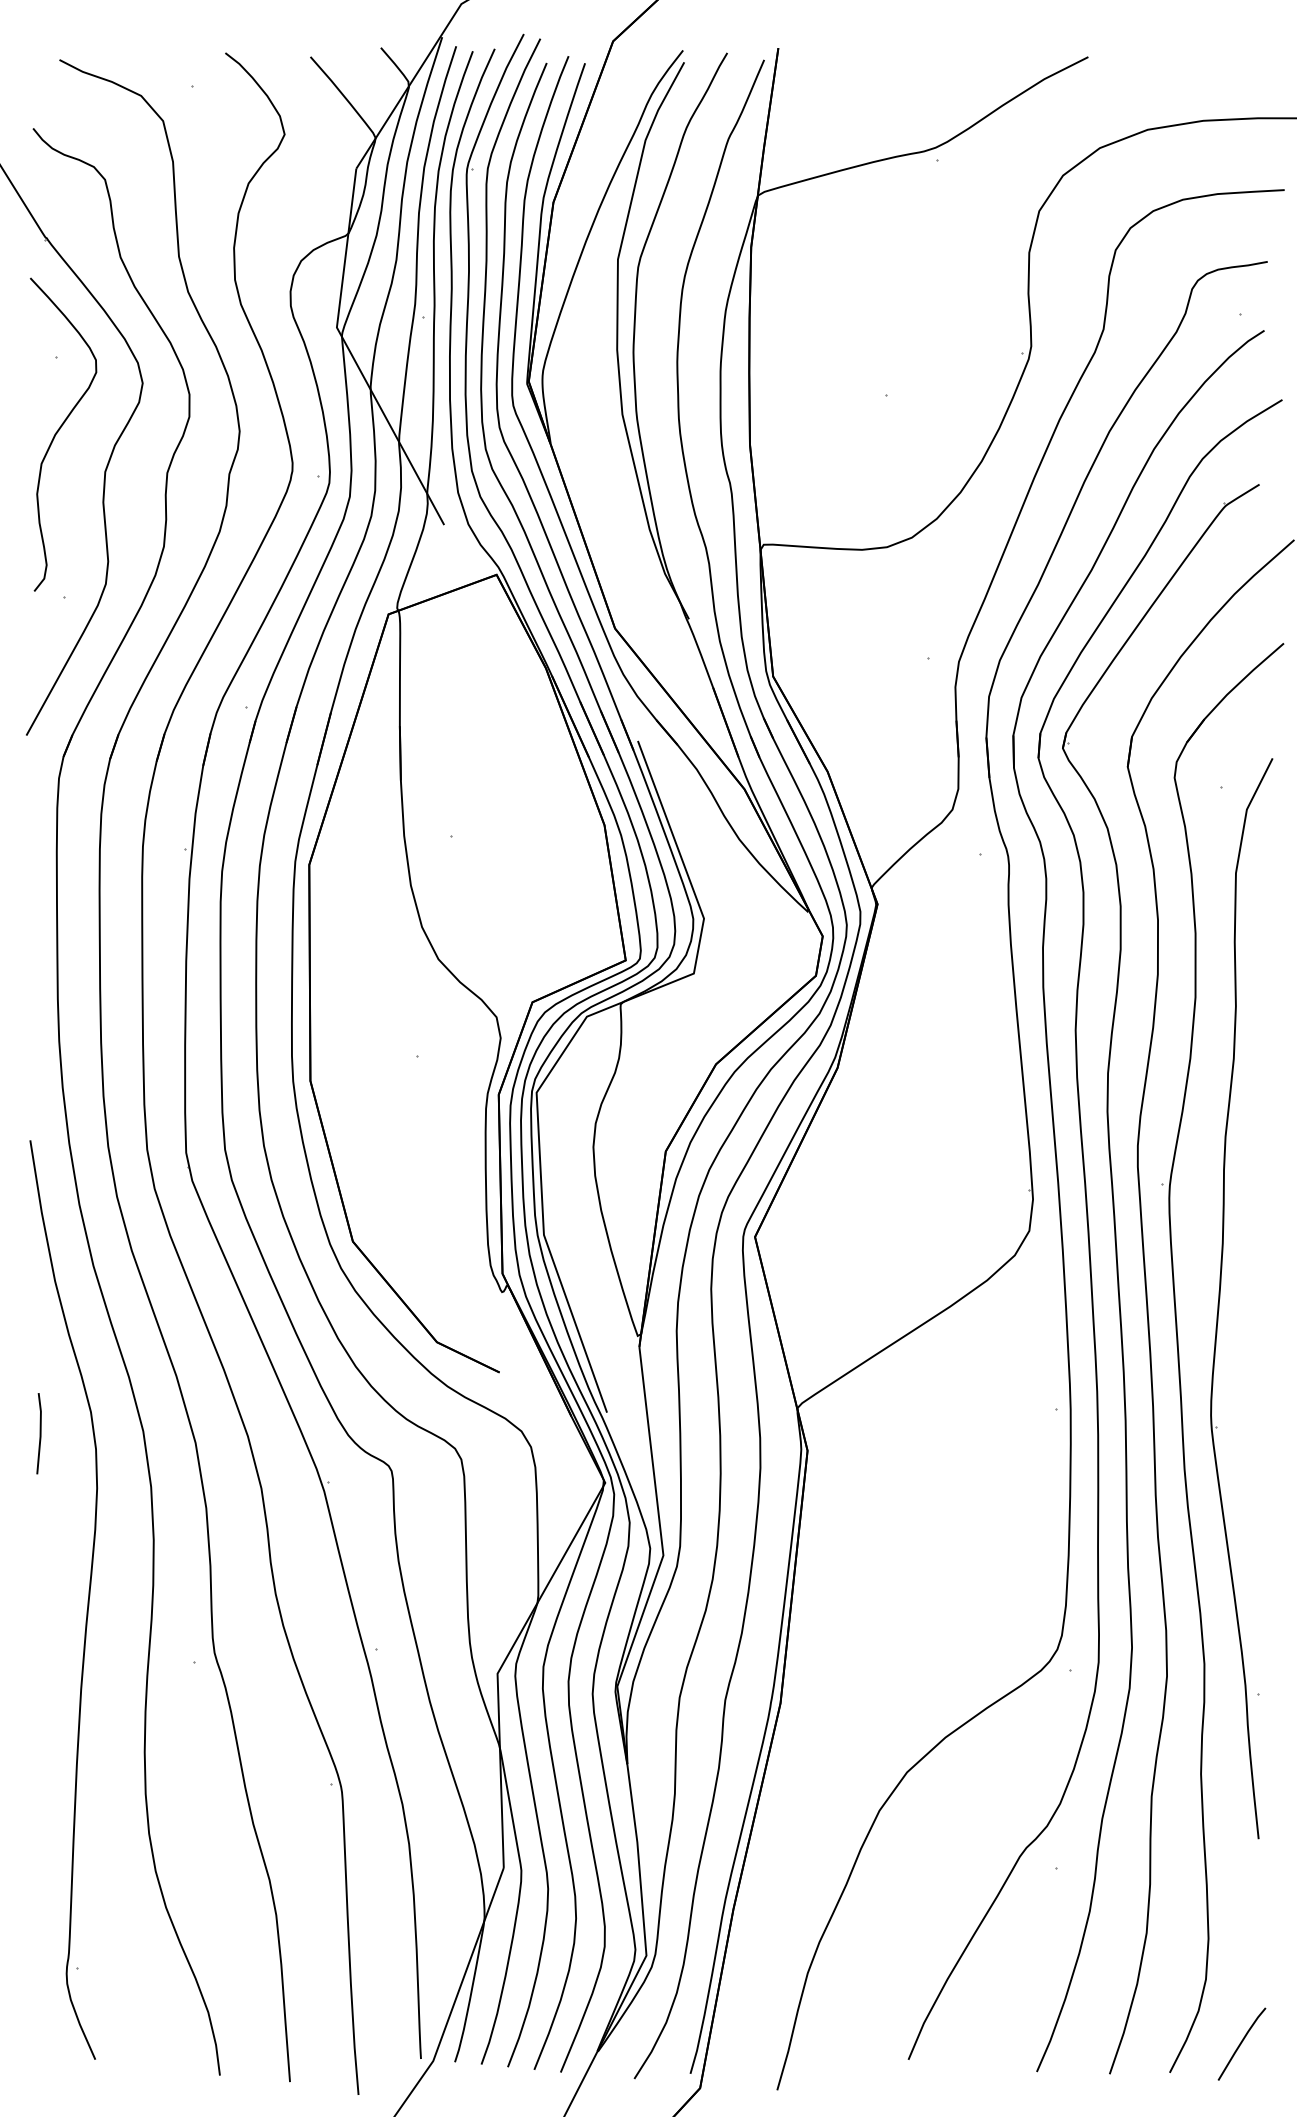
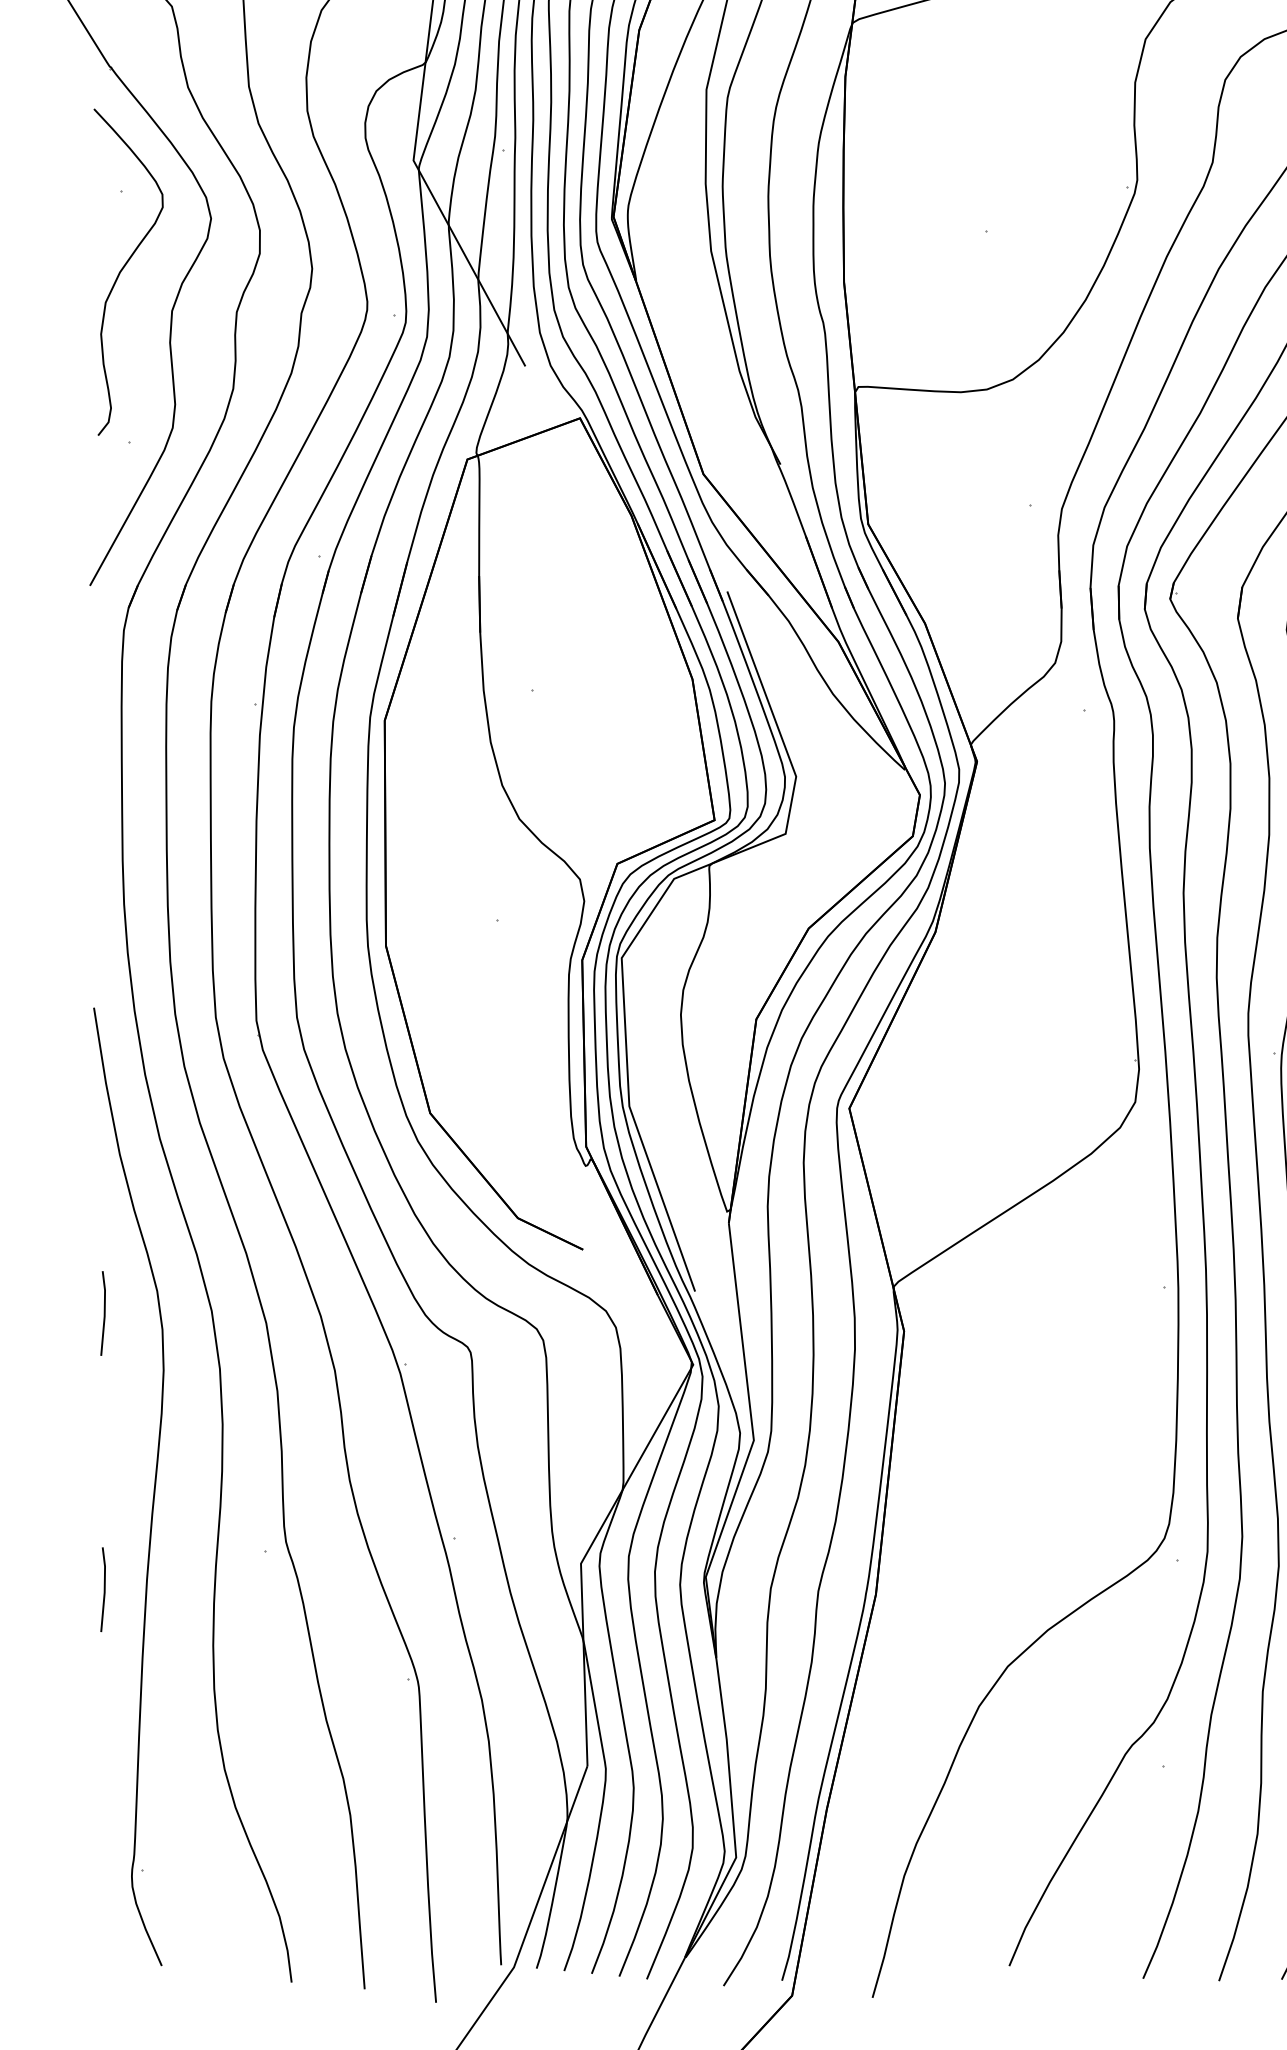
line: (39, 1698) -> (103, 1589), added

